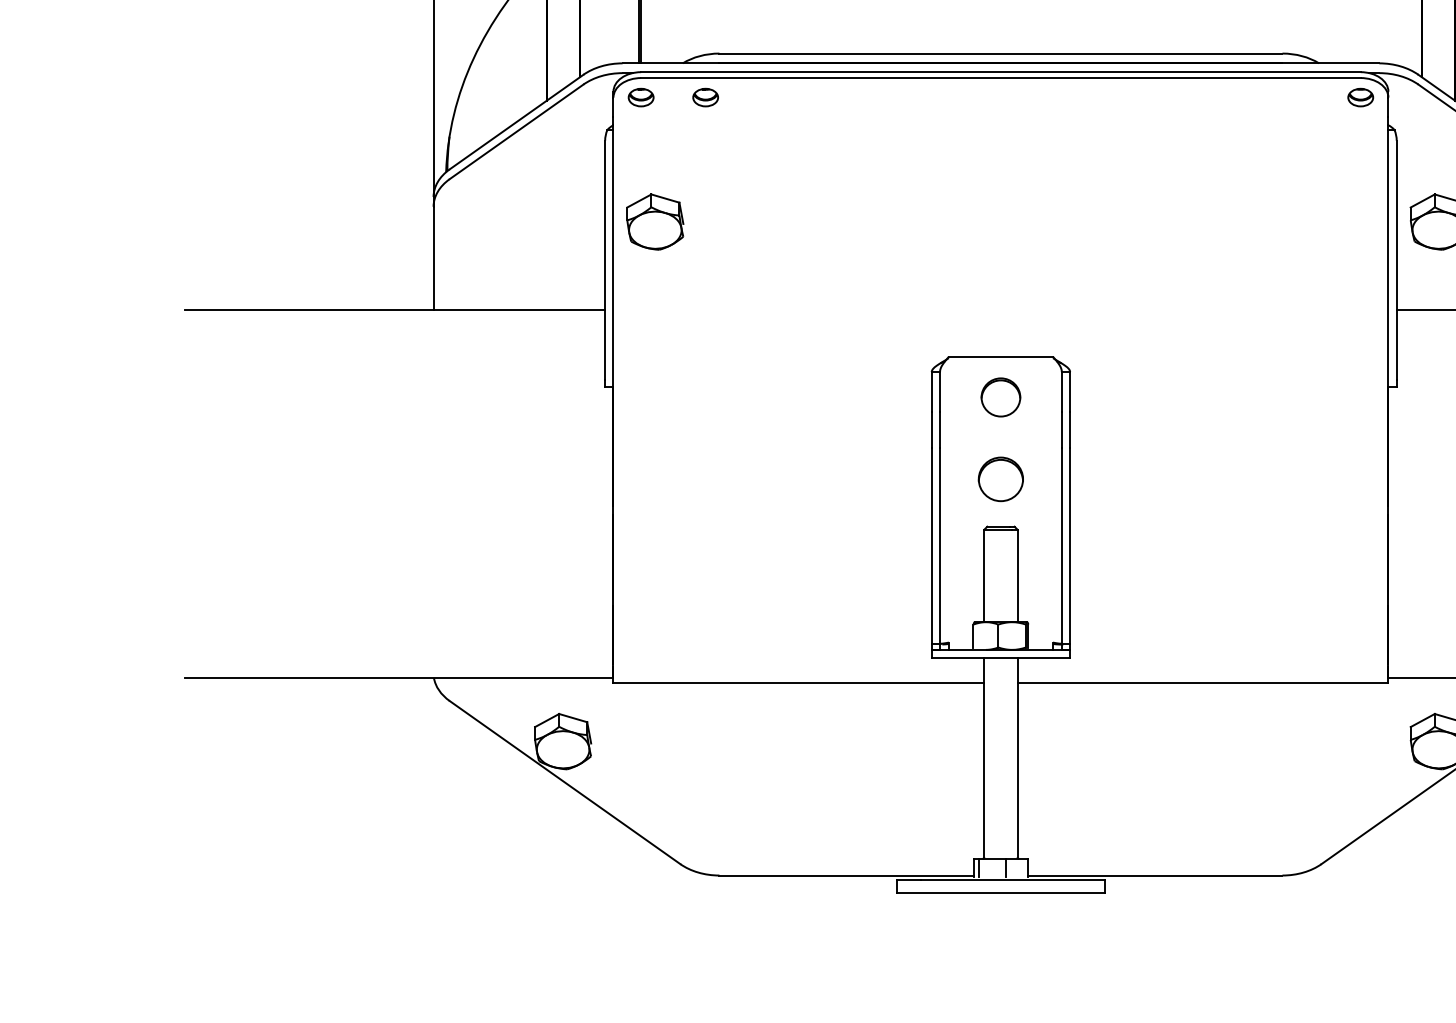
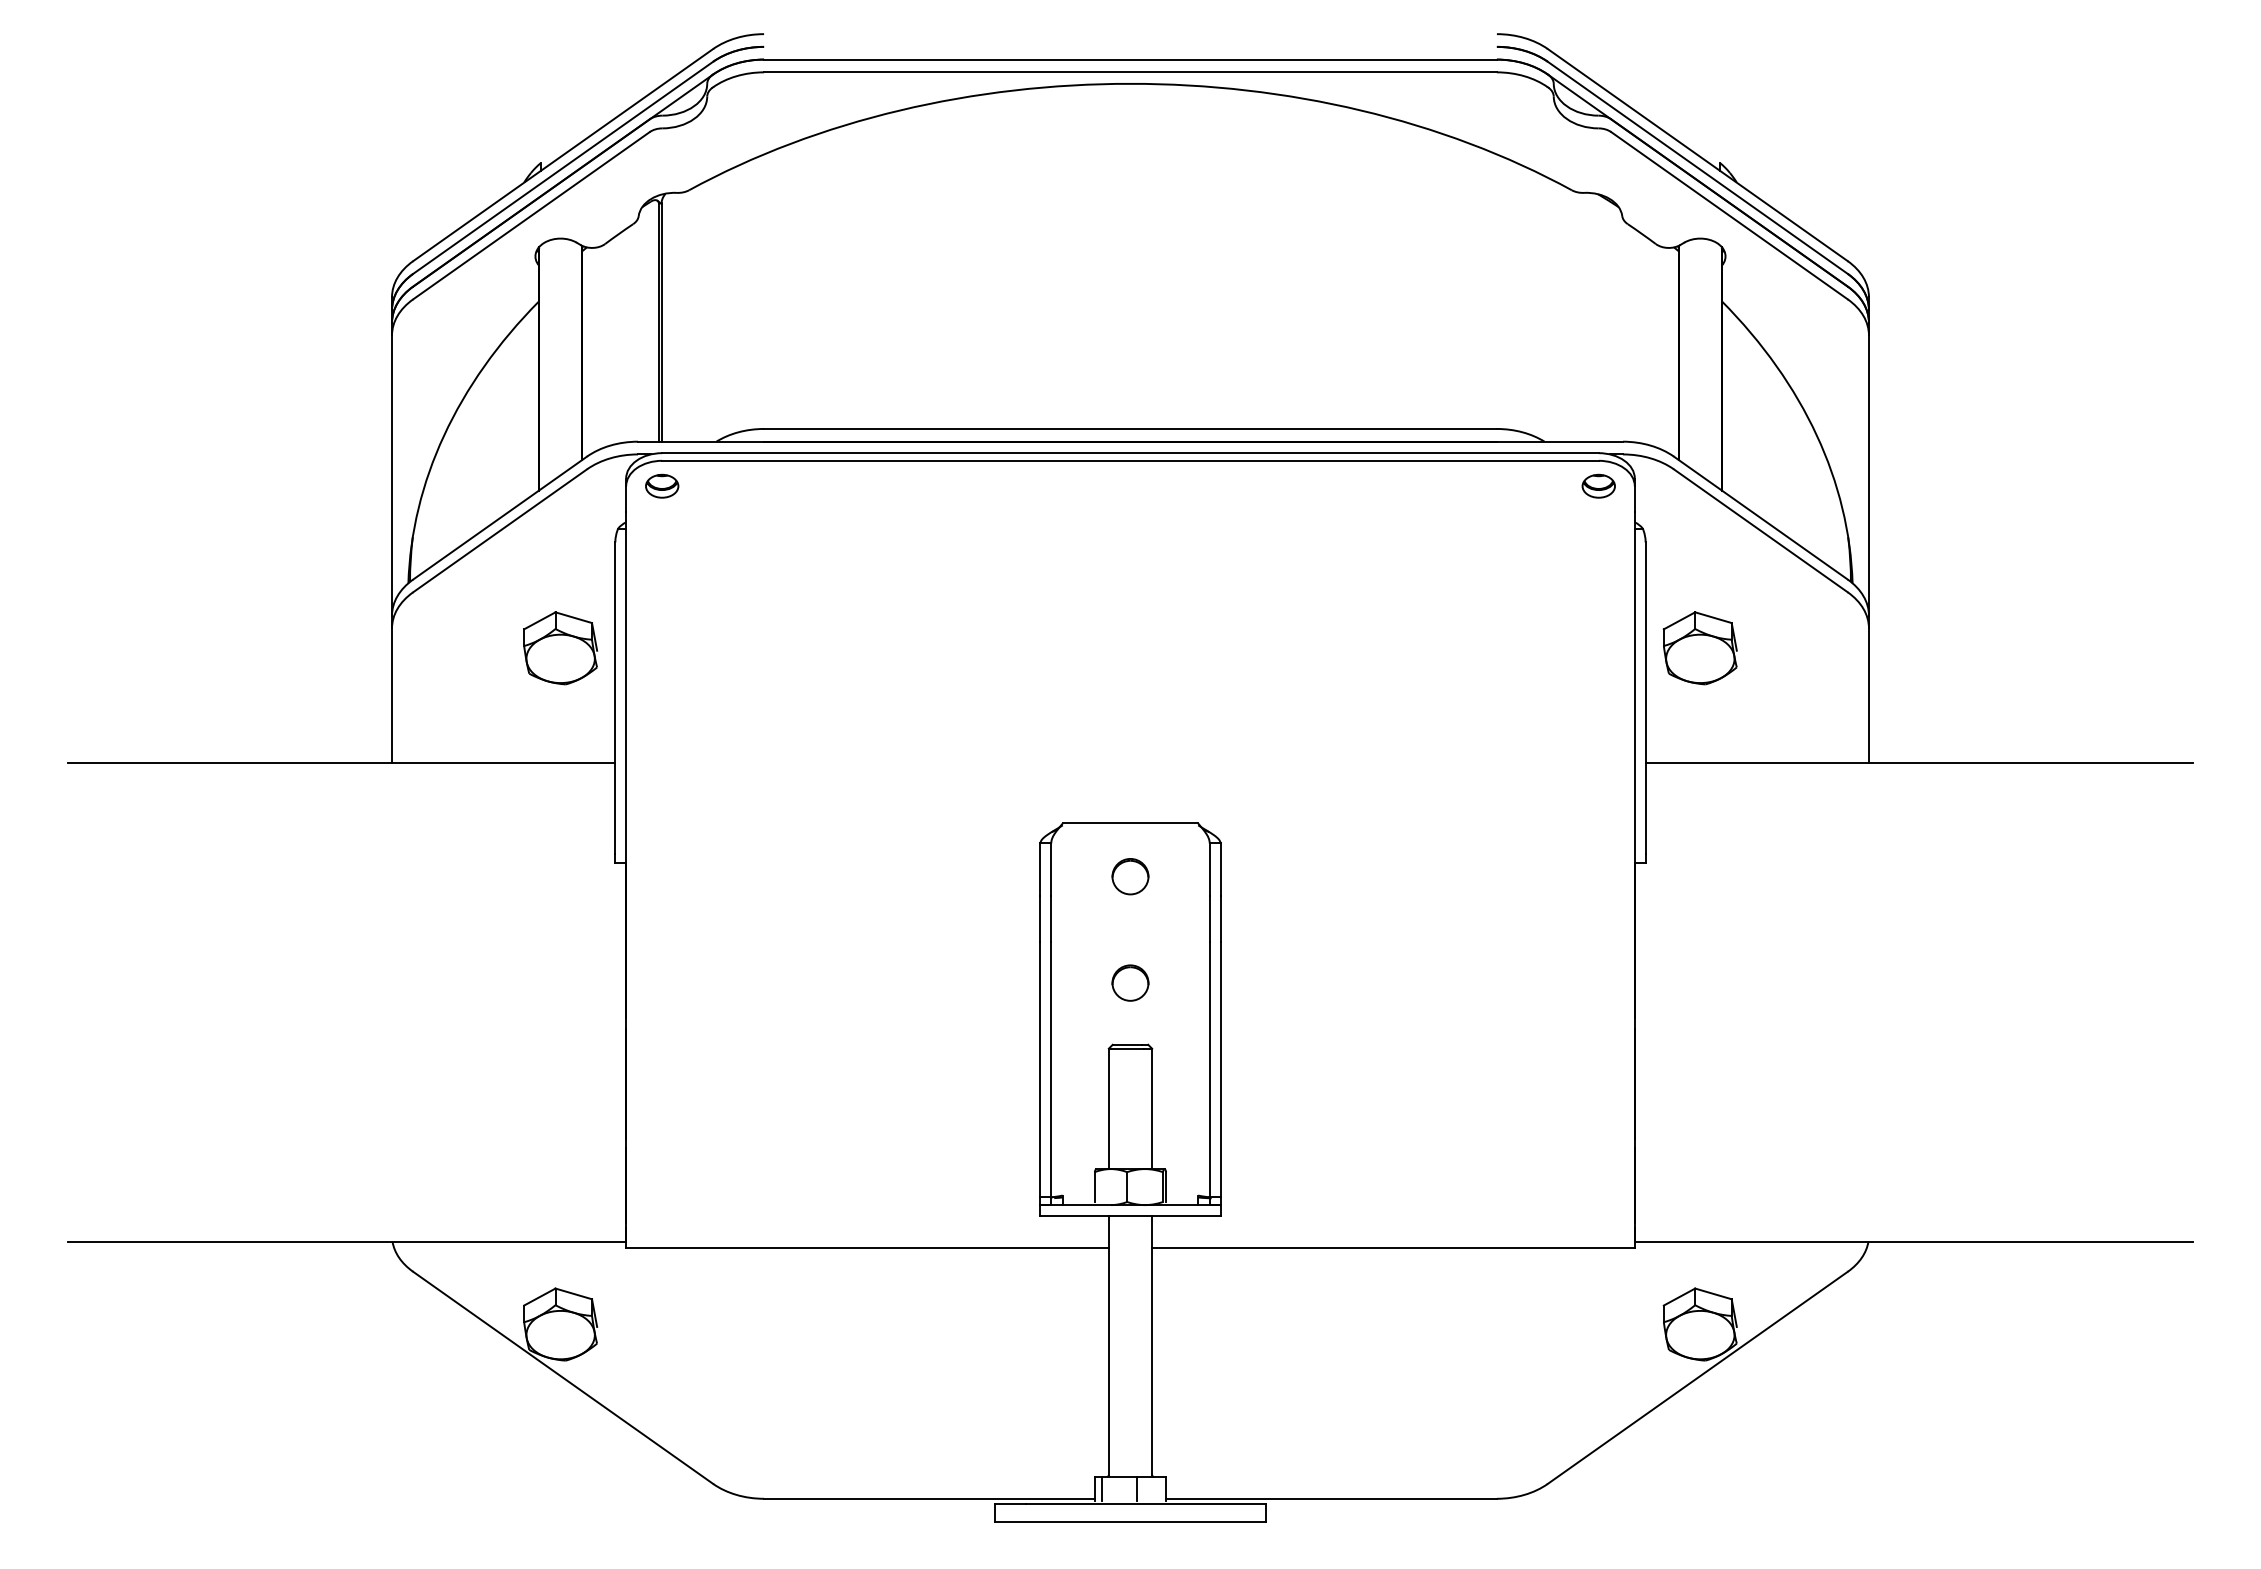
part: (705, 97) -> (746, 485), removed
part: (655, 222) -> (560, 648), moved
part: (1000, 397) -> (1130, 876), size x0.71
part: (1000, 478) -> (1130, 982), size x0.62

